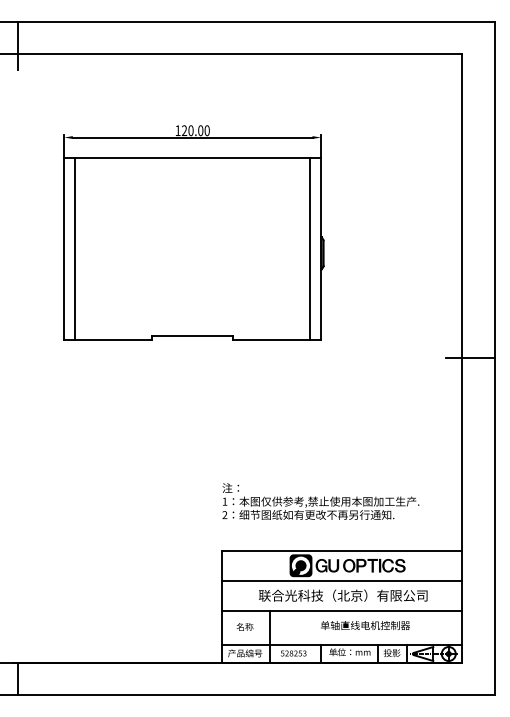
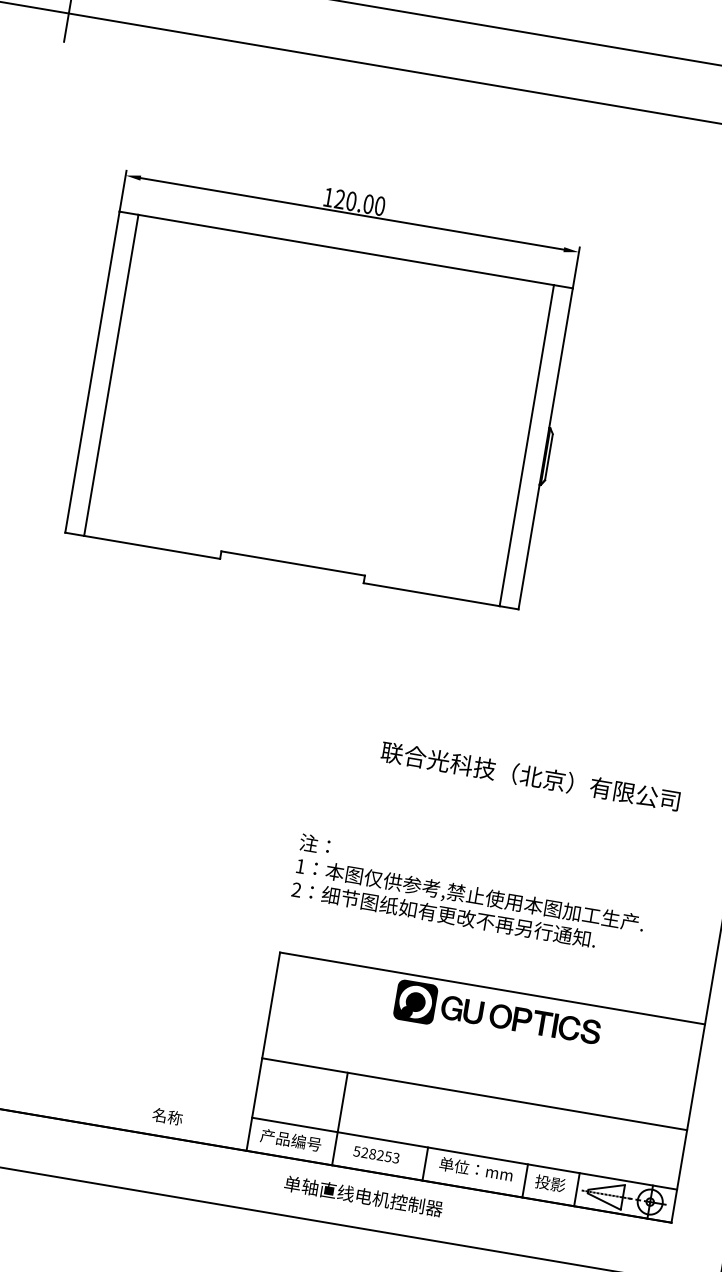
line: (341, 581) -> (482, 1042), removed
text: (343, 595) -> (531, 776), moved
text: (365, 625) -> (363, 1196), moved
text: (244, 626) -> (166, 1115), moved

